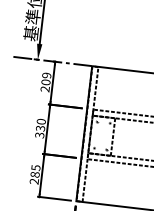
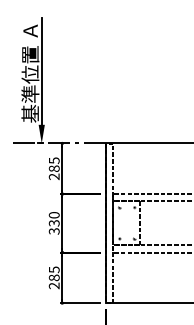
text: (45, 78) -> (53, 164), 209 -> 285

